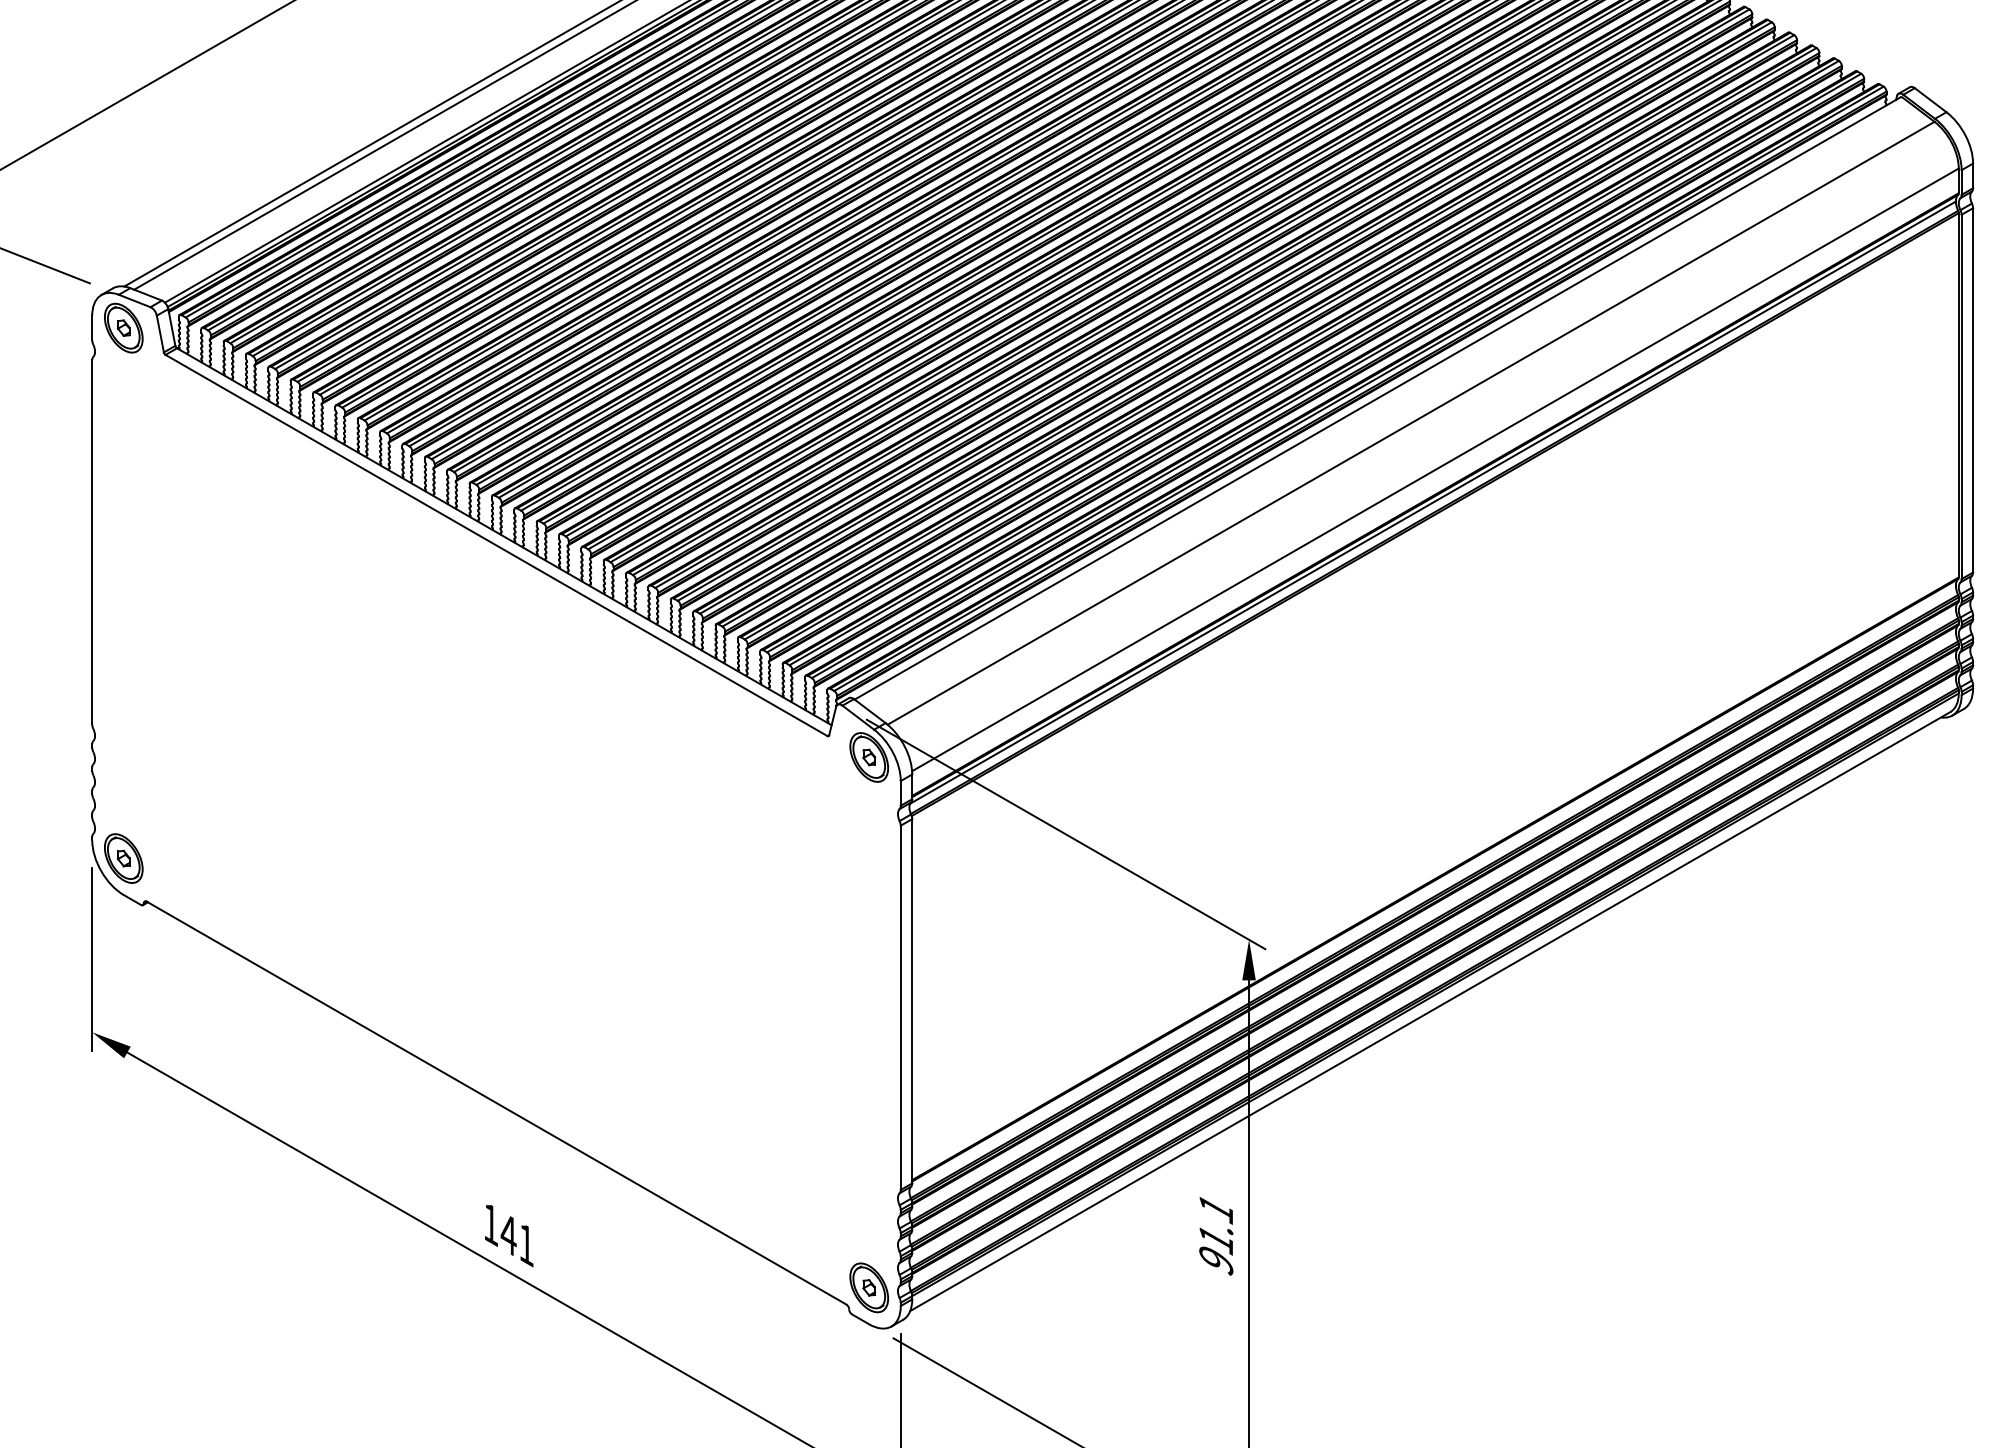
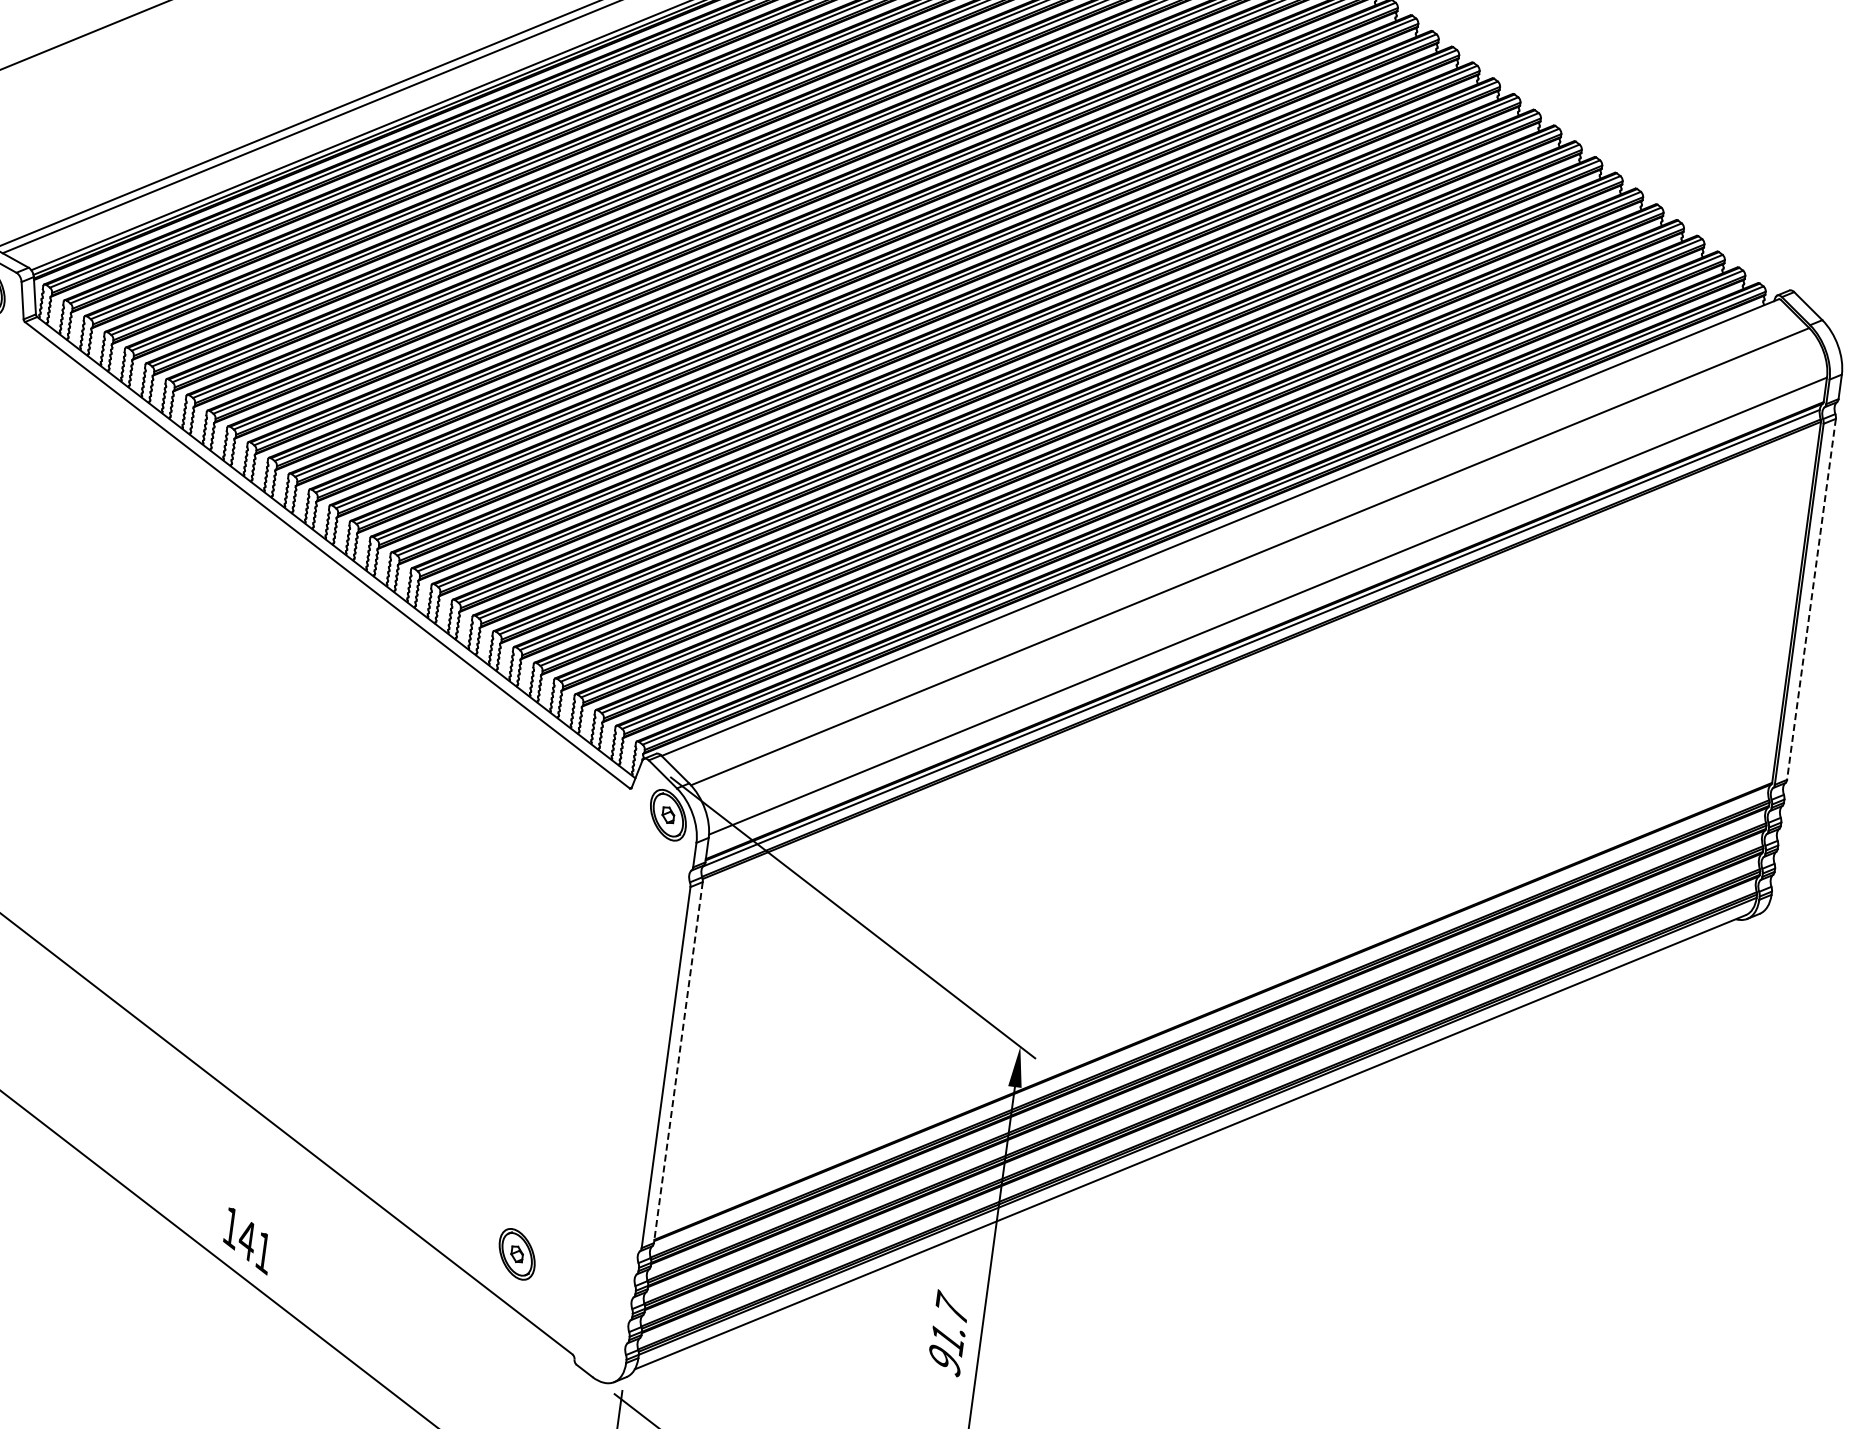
line: (1973, 390) -> (1811, 599), solid -> dashed
line: (912, 1001) -> (678, 1062), solid -> dashed
text: (1215, 1207) -> (951, 1307), 91.1 -> 91.7
part: (868, 1287) -> (516, 1253), moved

